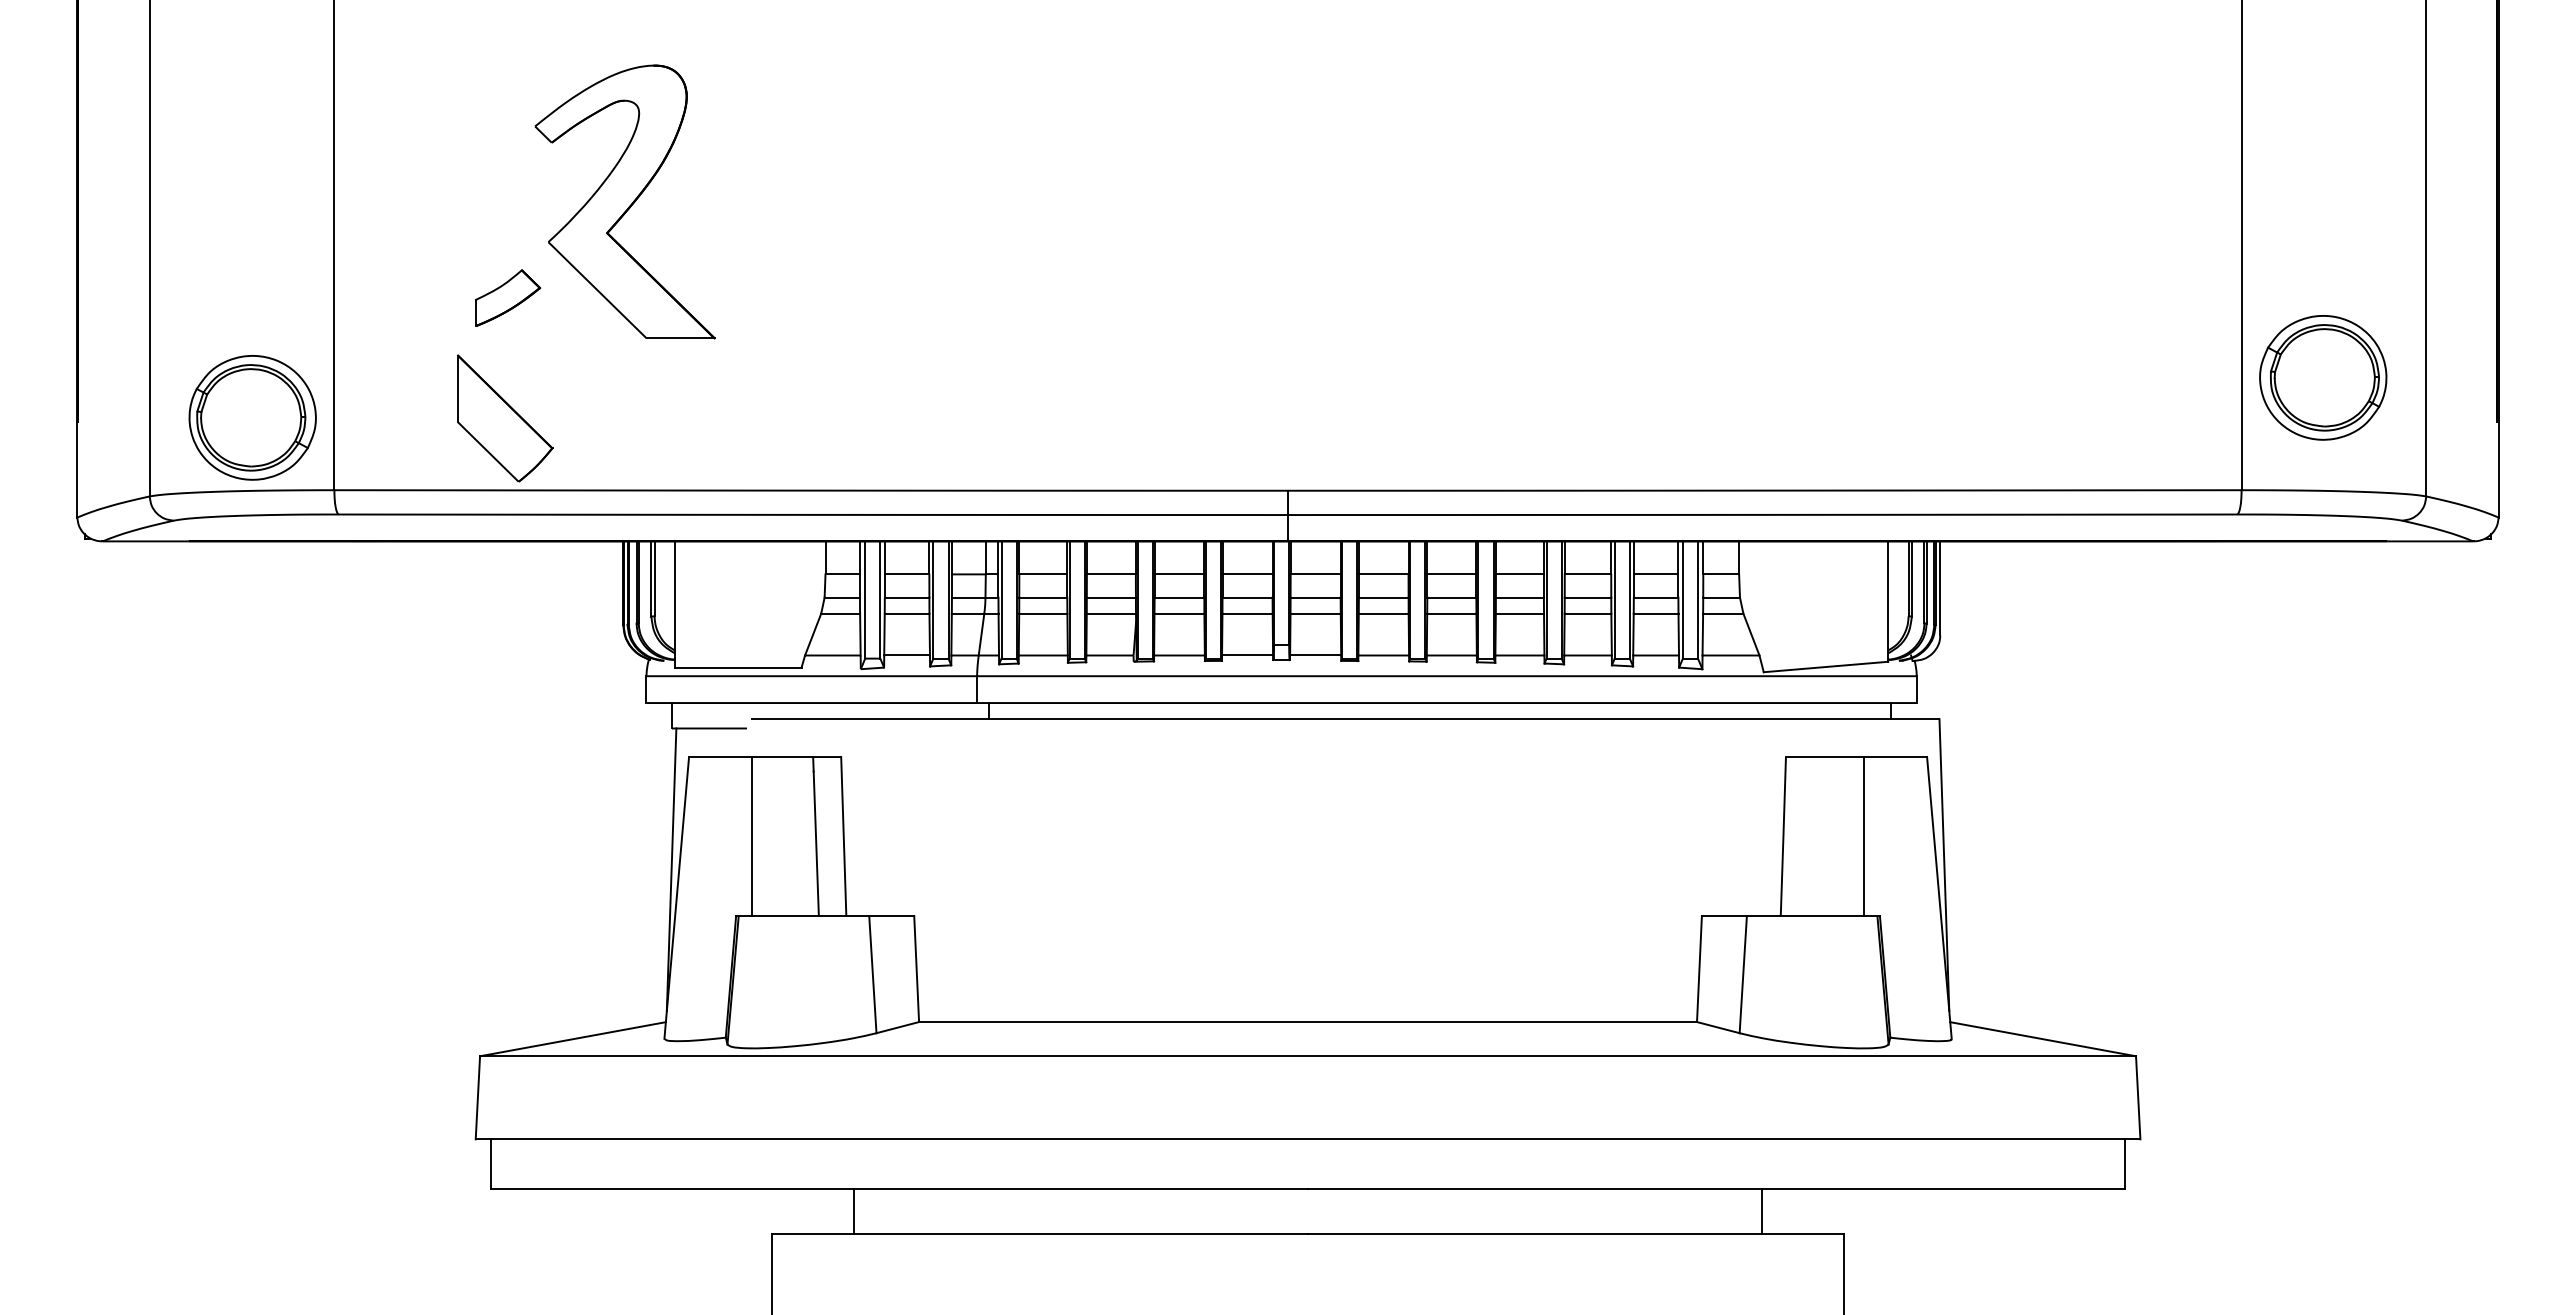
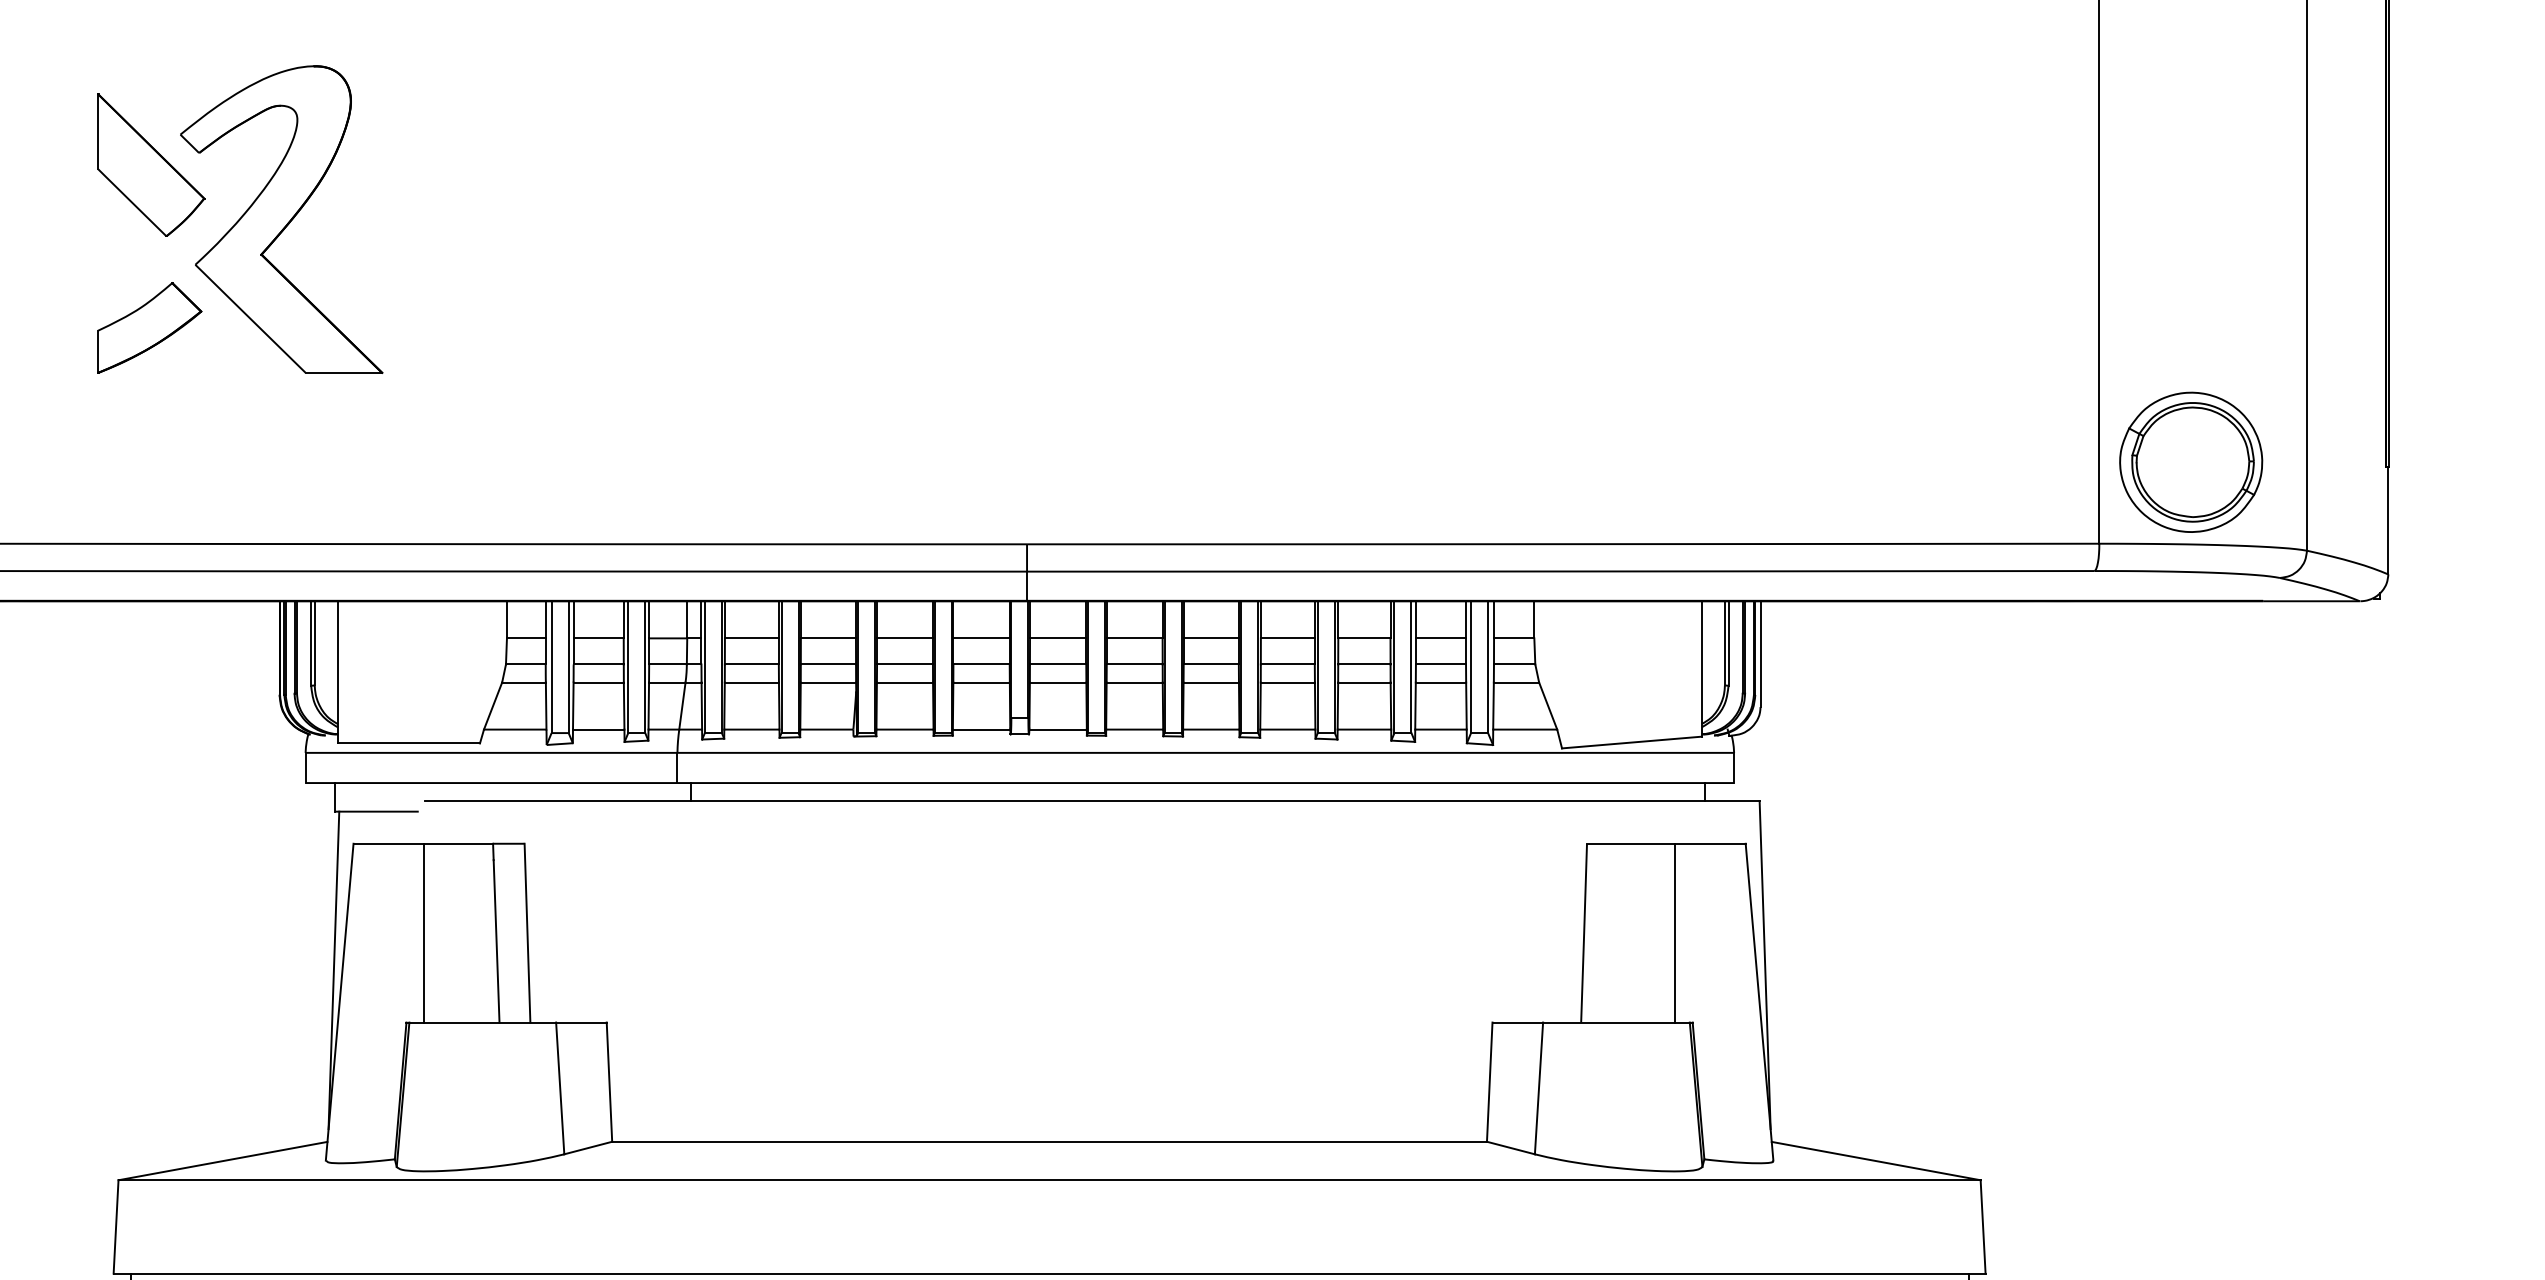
part: (507, 297) -> (149, 327), size x1.43
part: (2323, 377) -> (2191, 461), moved
part: (505, 418) -> (151, 165), moved

